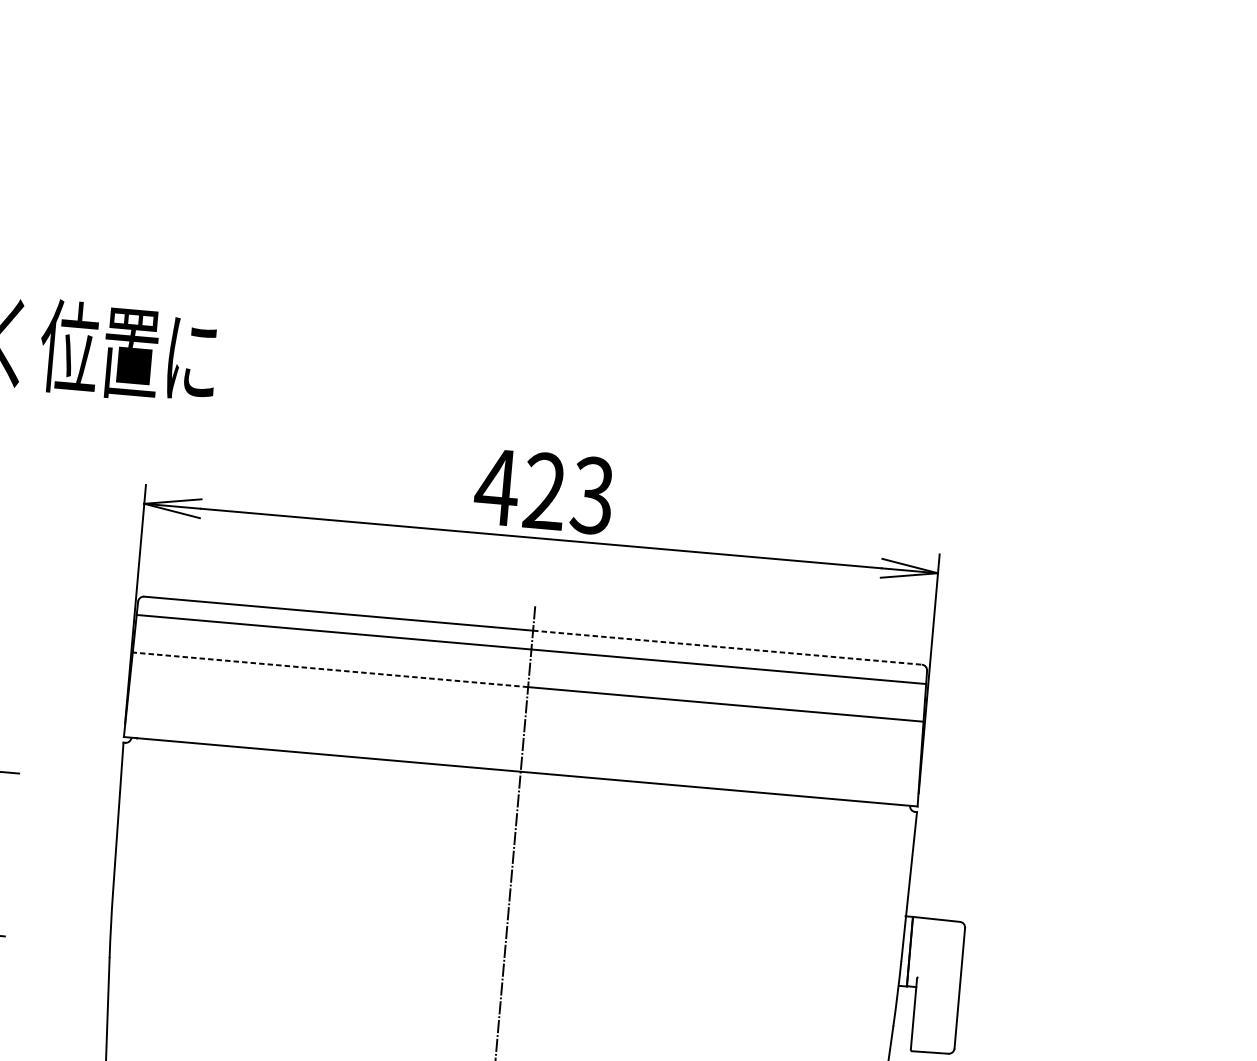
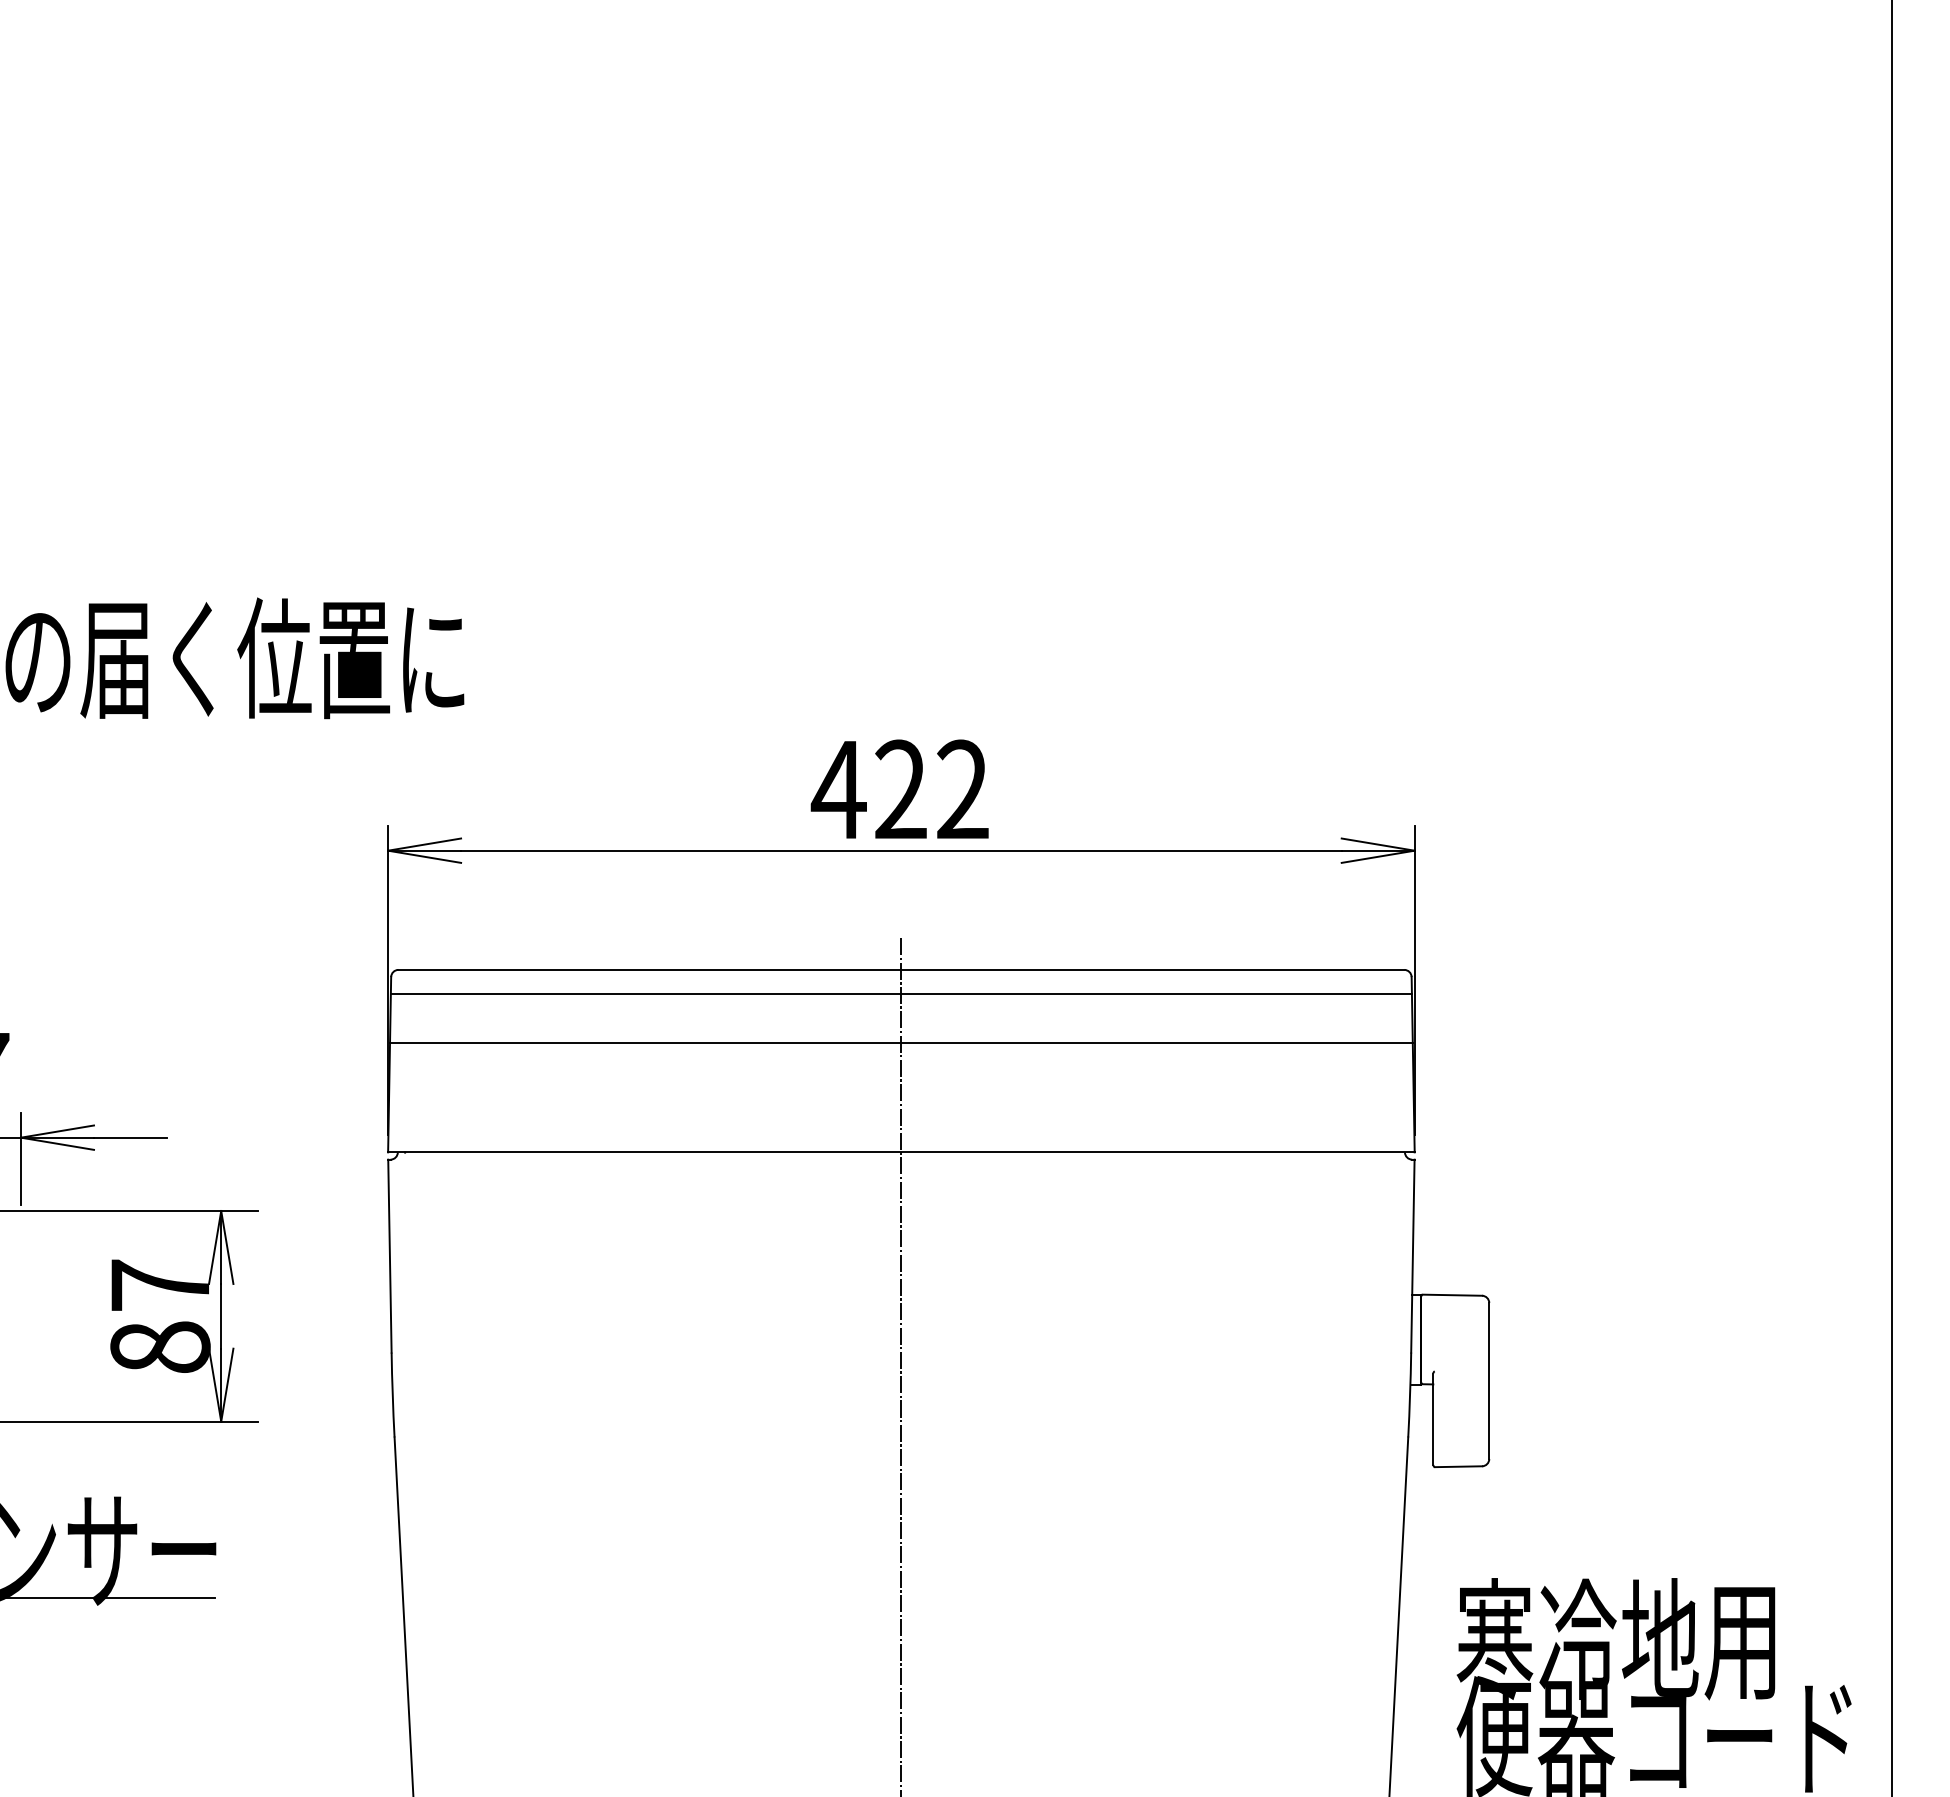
text: (591, 495) -> (961, 789), 423 -> 422
line: (728, 647) -> (1153, 969), dashed -> solid
line: (330, 669) -> (645, 1042), dashed -> solid

